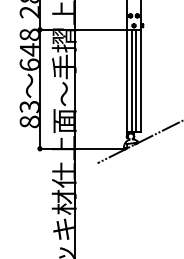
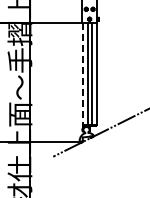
line: (127, 81) -> (83, 74), solid -> dashed

